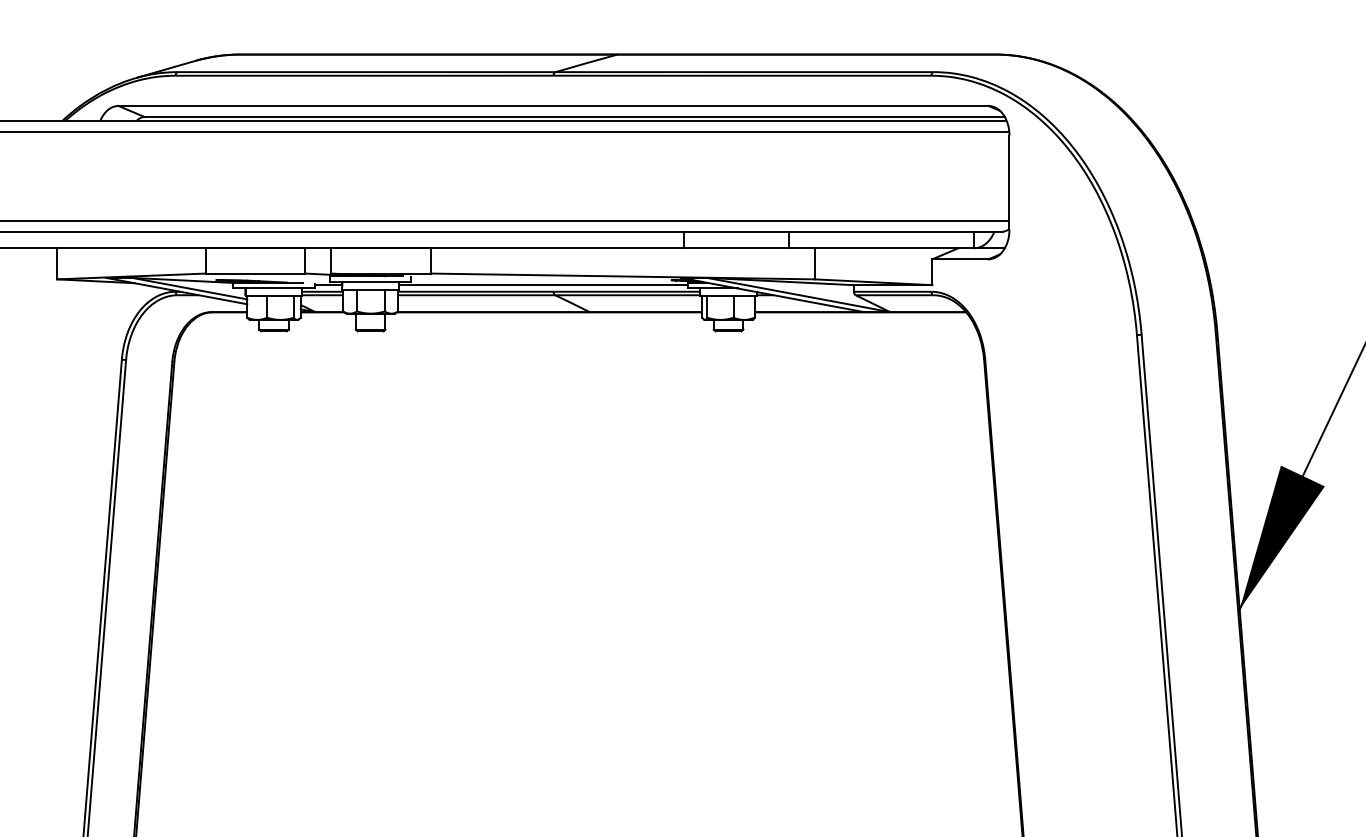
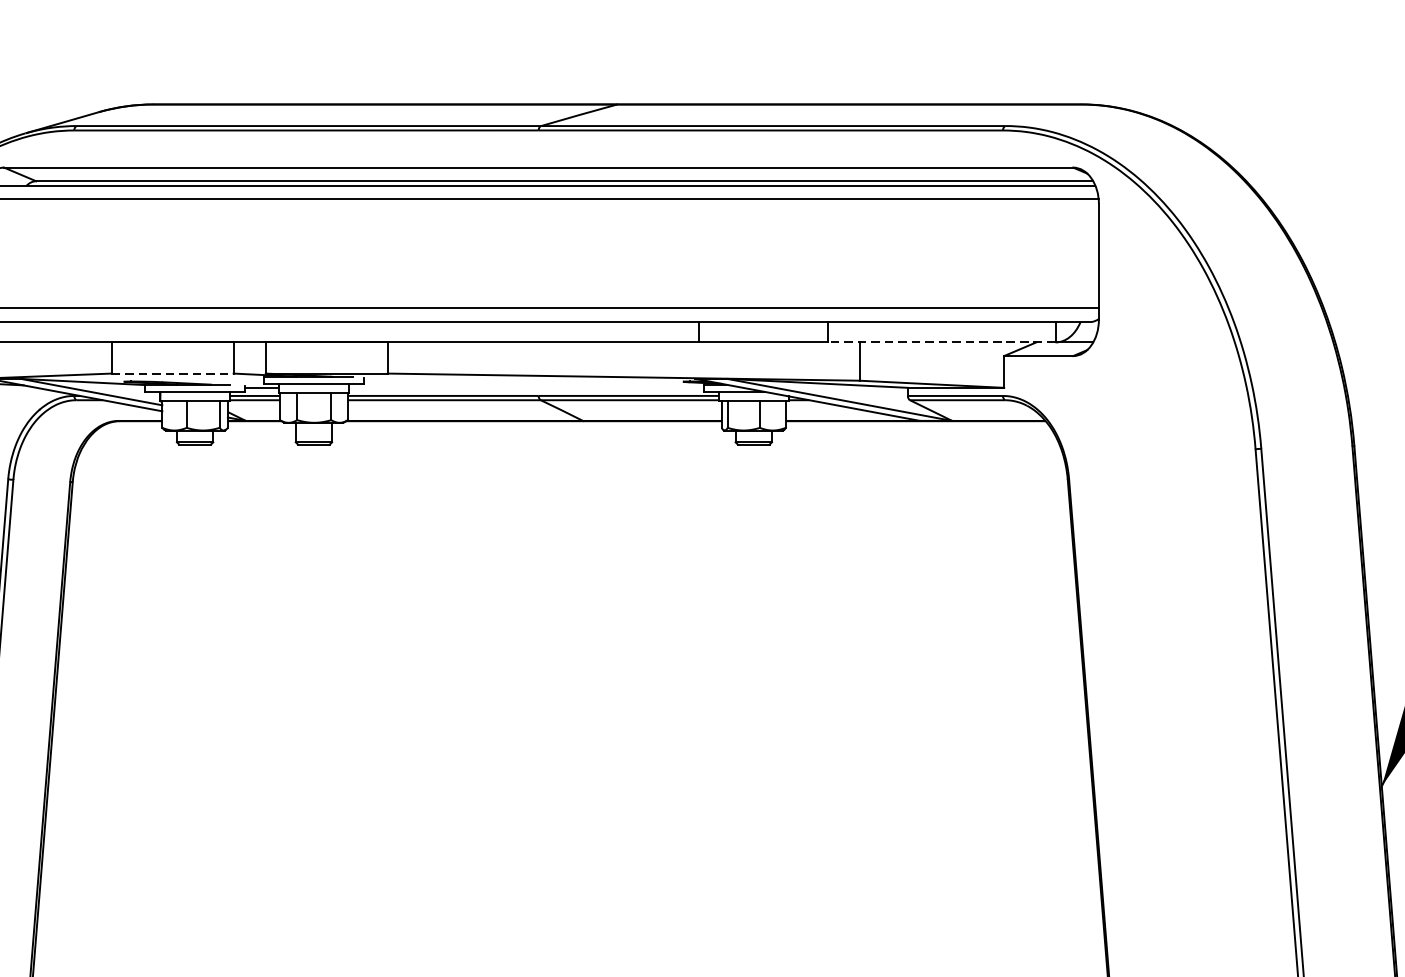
line: (881, 248) -> (941, 342), solid -> dashed
line: (255, 273) -> (172, 373), solid -> dashed
line: (543, 285) -> (526, 388), removed

